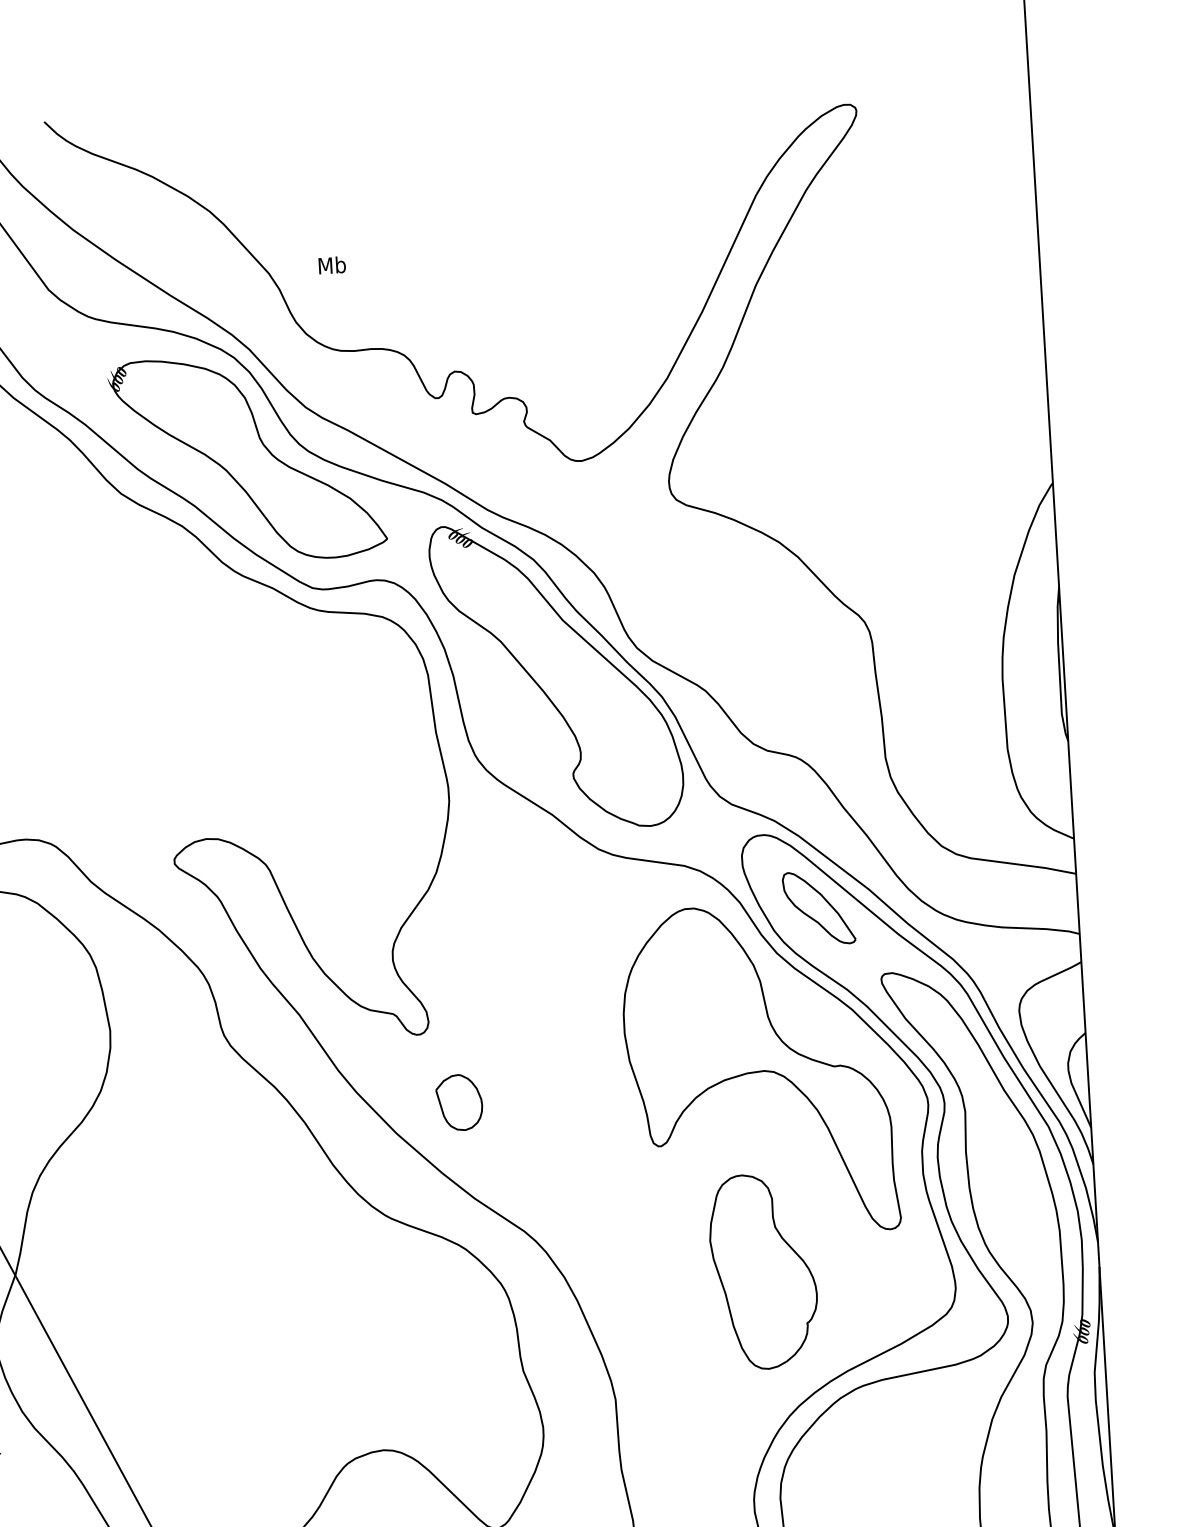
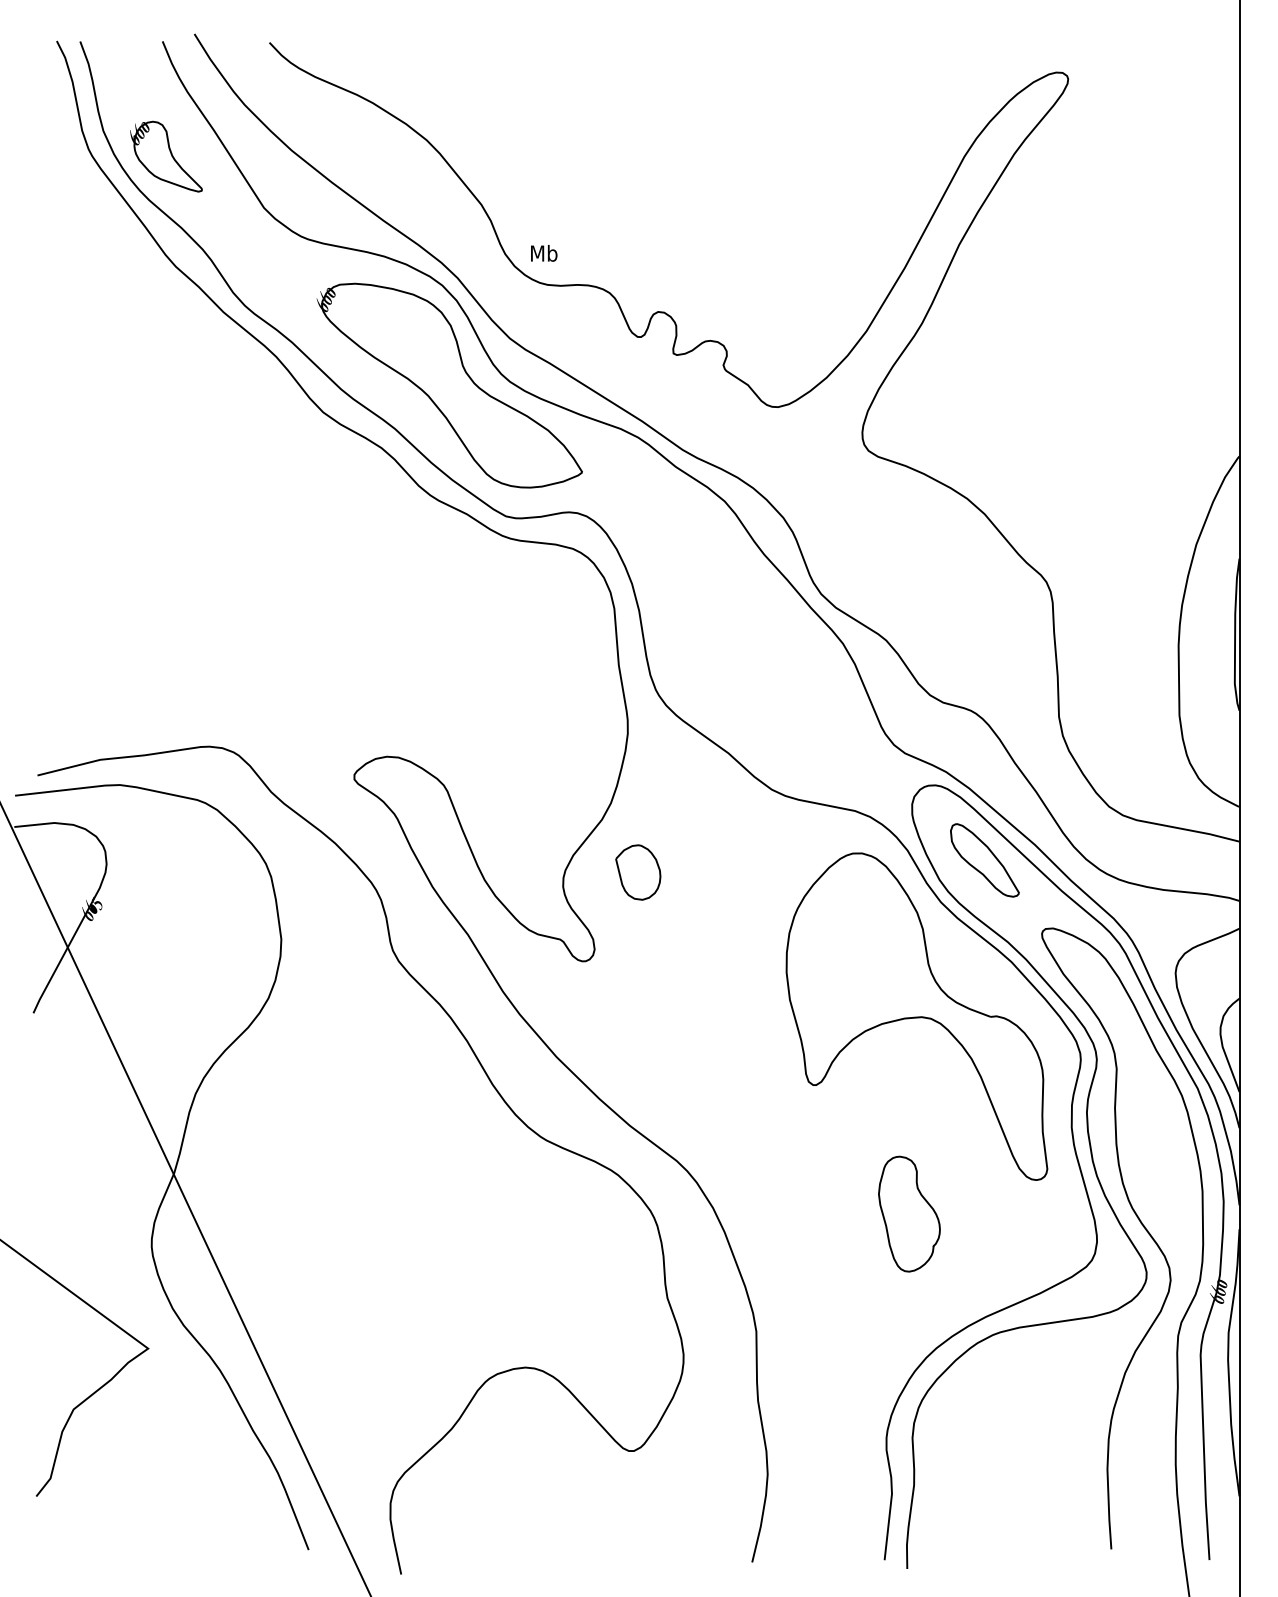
text: (332, 265) -> (544, 253), moved
part: (556, 675) -> (740, 616), removed
part: (459, 1102) -> (638, 872), moved
part: (763, 1270) -> (909, 1213), size x0.6

